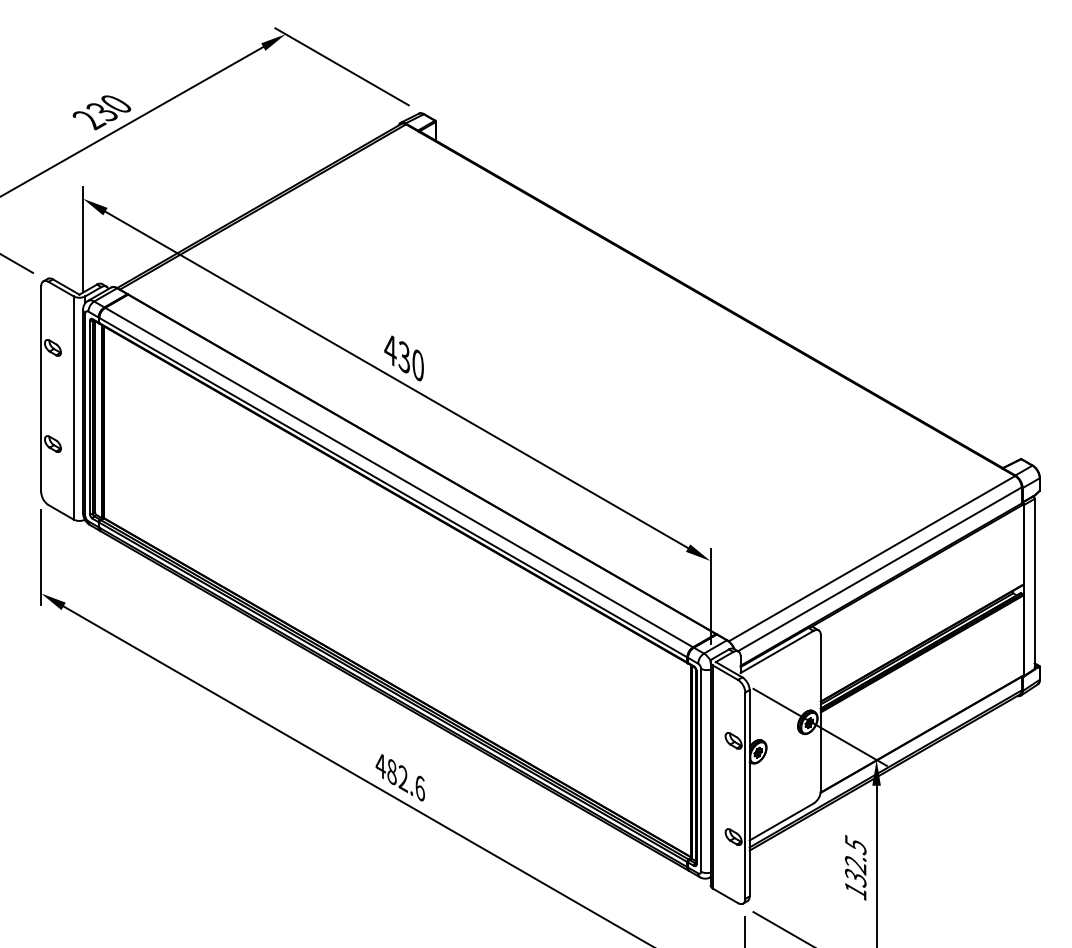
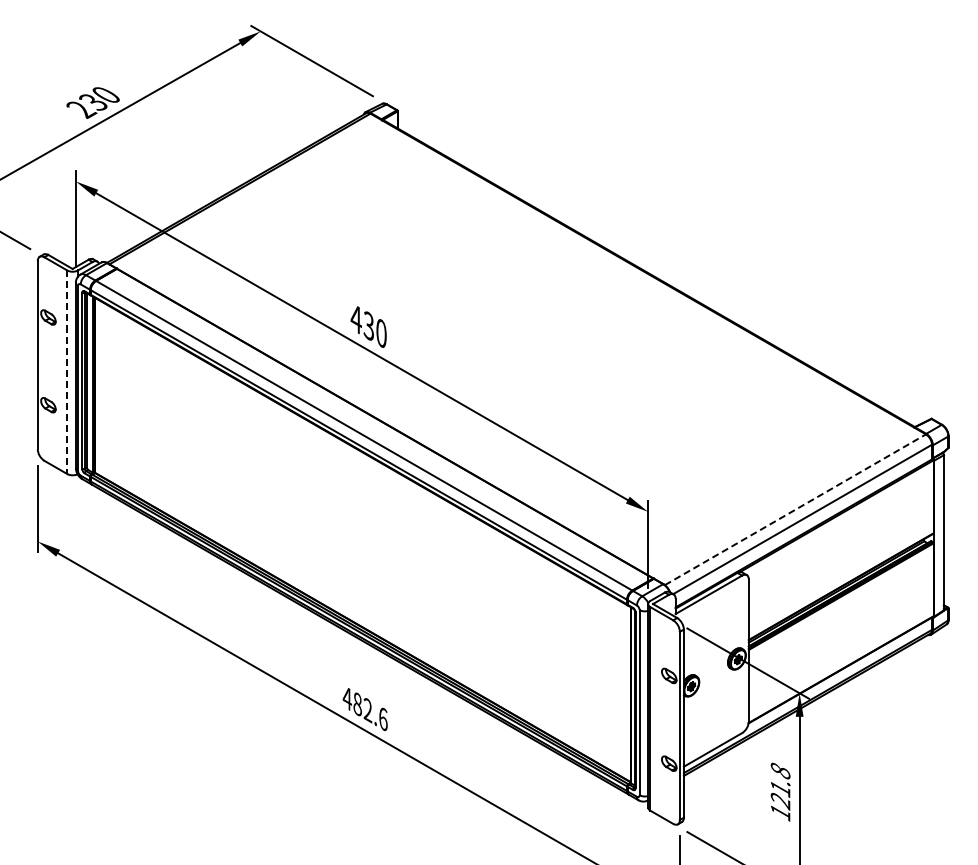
line: (73, 408) -> (67, 372), solid -> dashed
line: (872, 558) -> (795, 509), solid -> dashed
text: (855, 861) -> (780, 785), 132.5 -> 121.8

